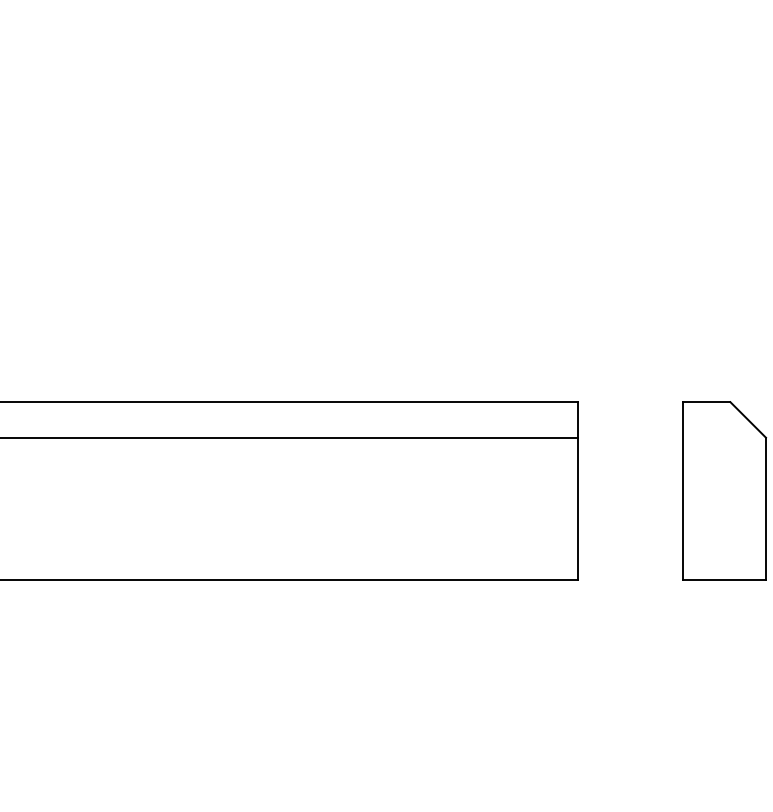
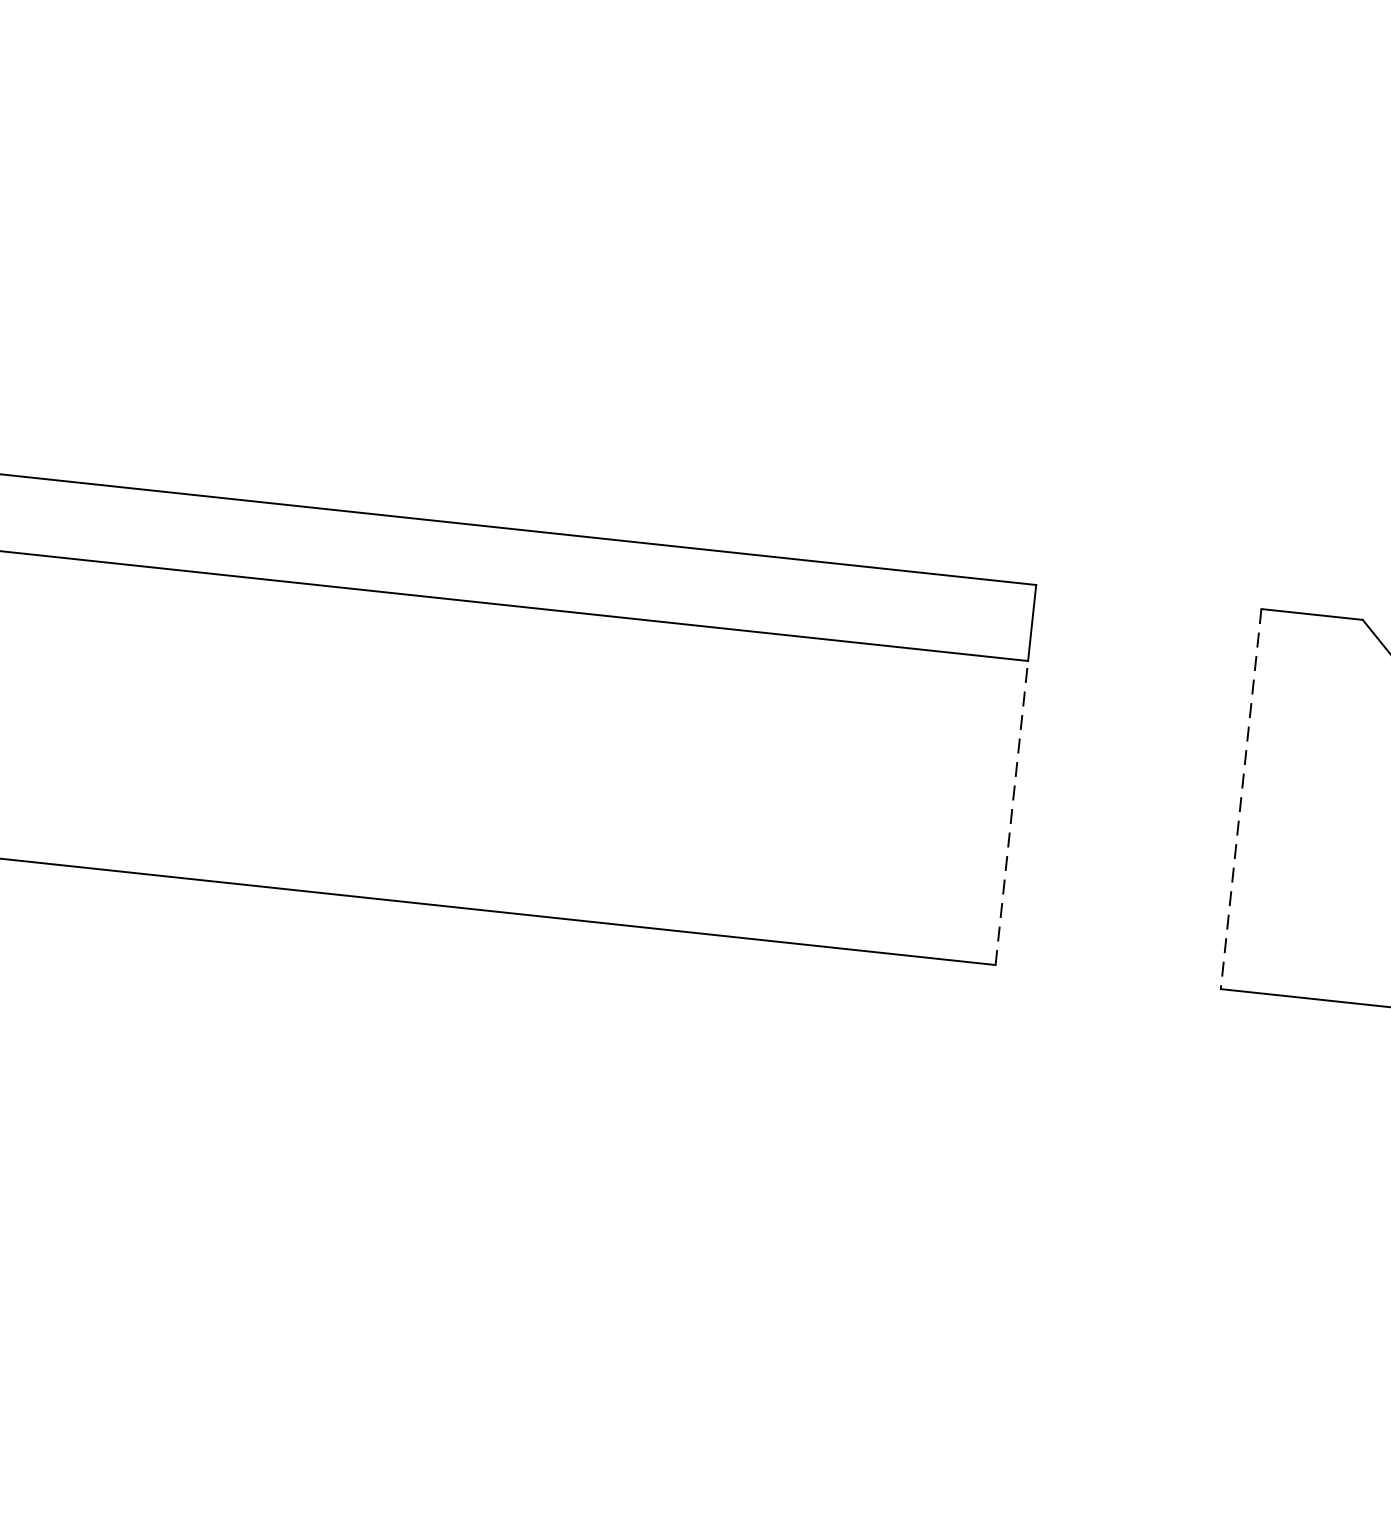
line: (683, 491) -> (1242, 800), solid -> dashed
line: (577, 508) -> (1011, 812), solid -> dashed

